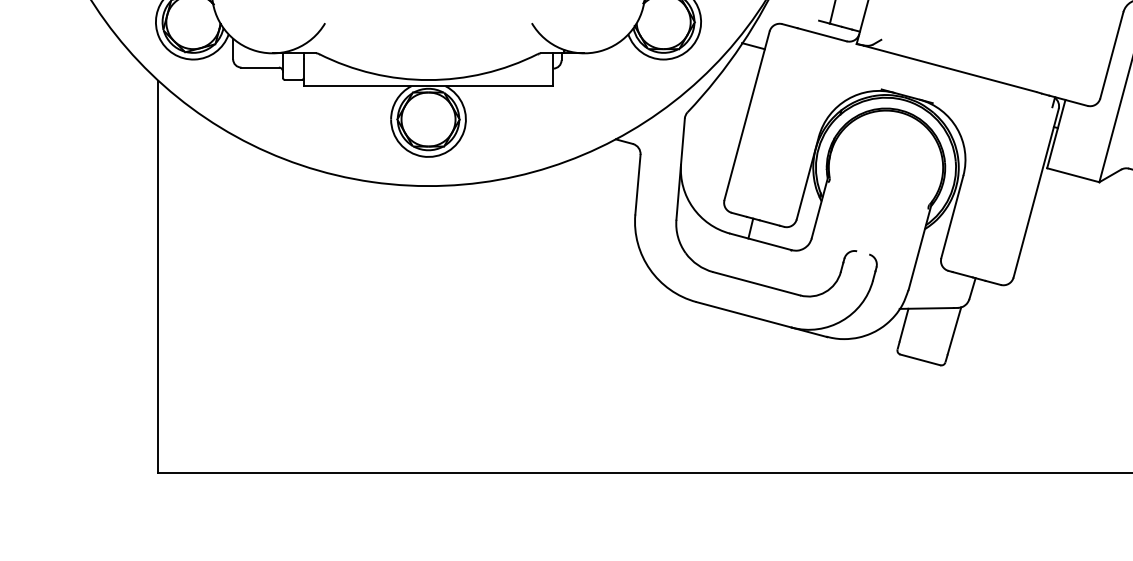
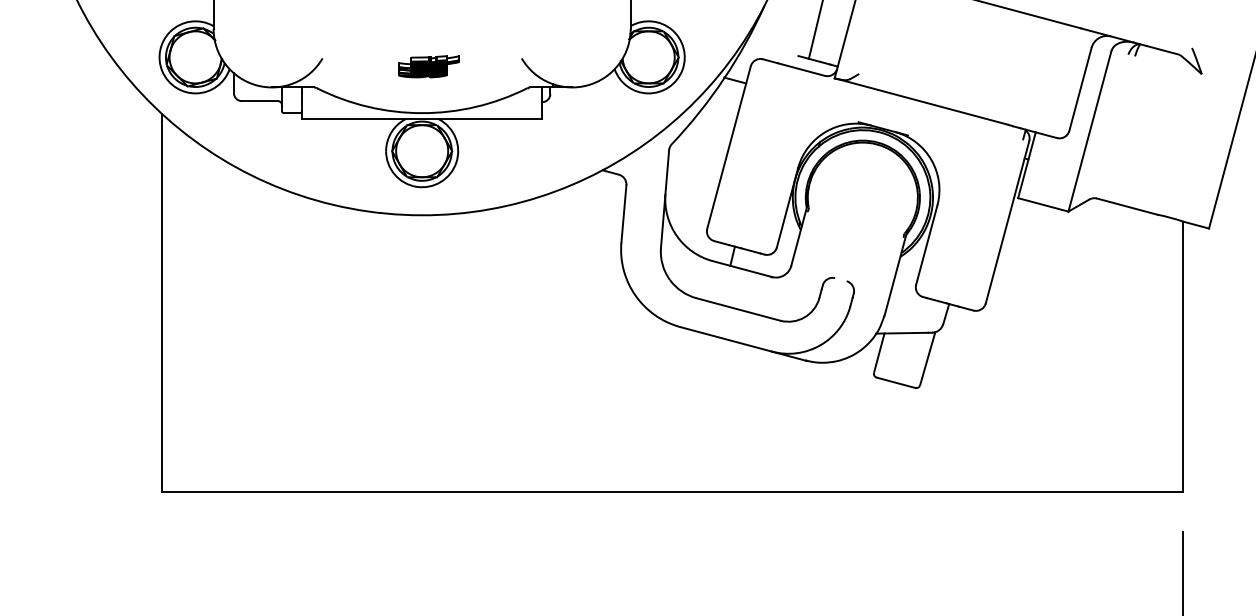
part: (435, 31) -> (428, 66), added

